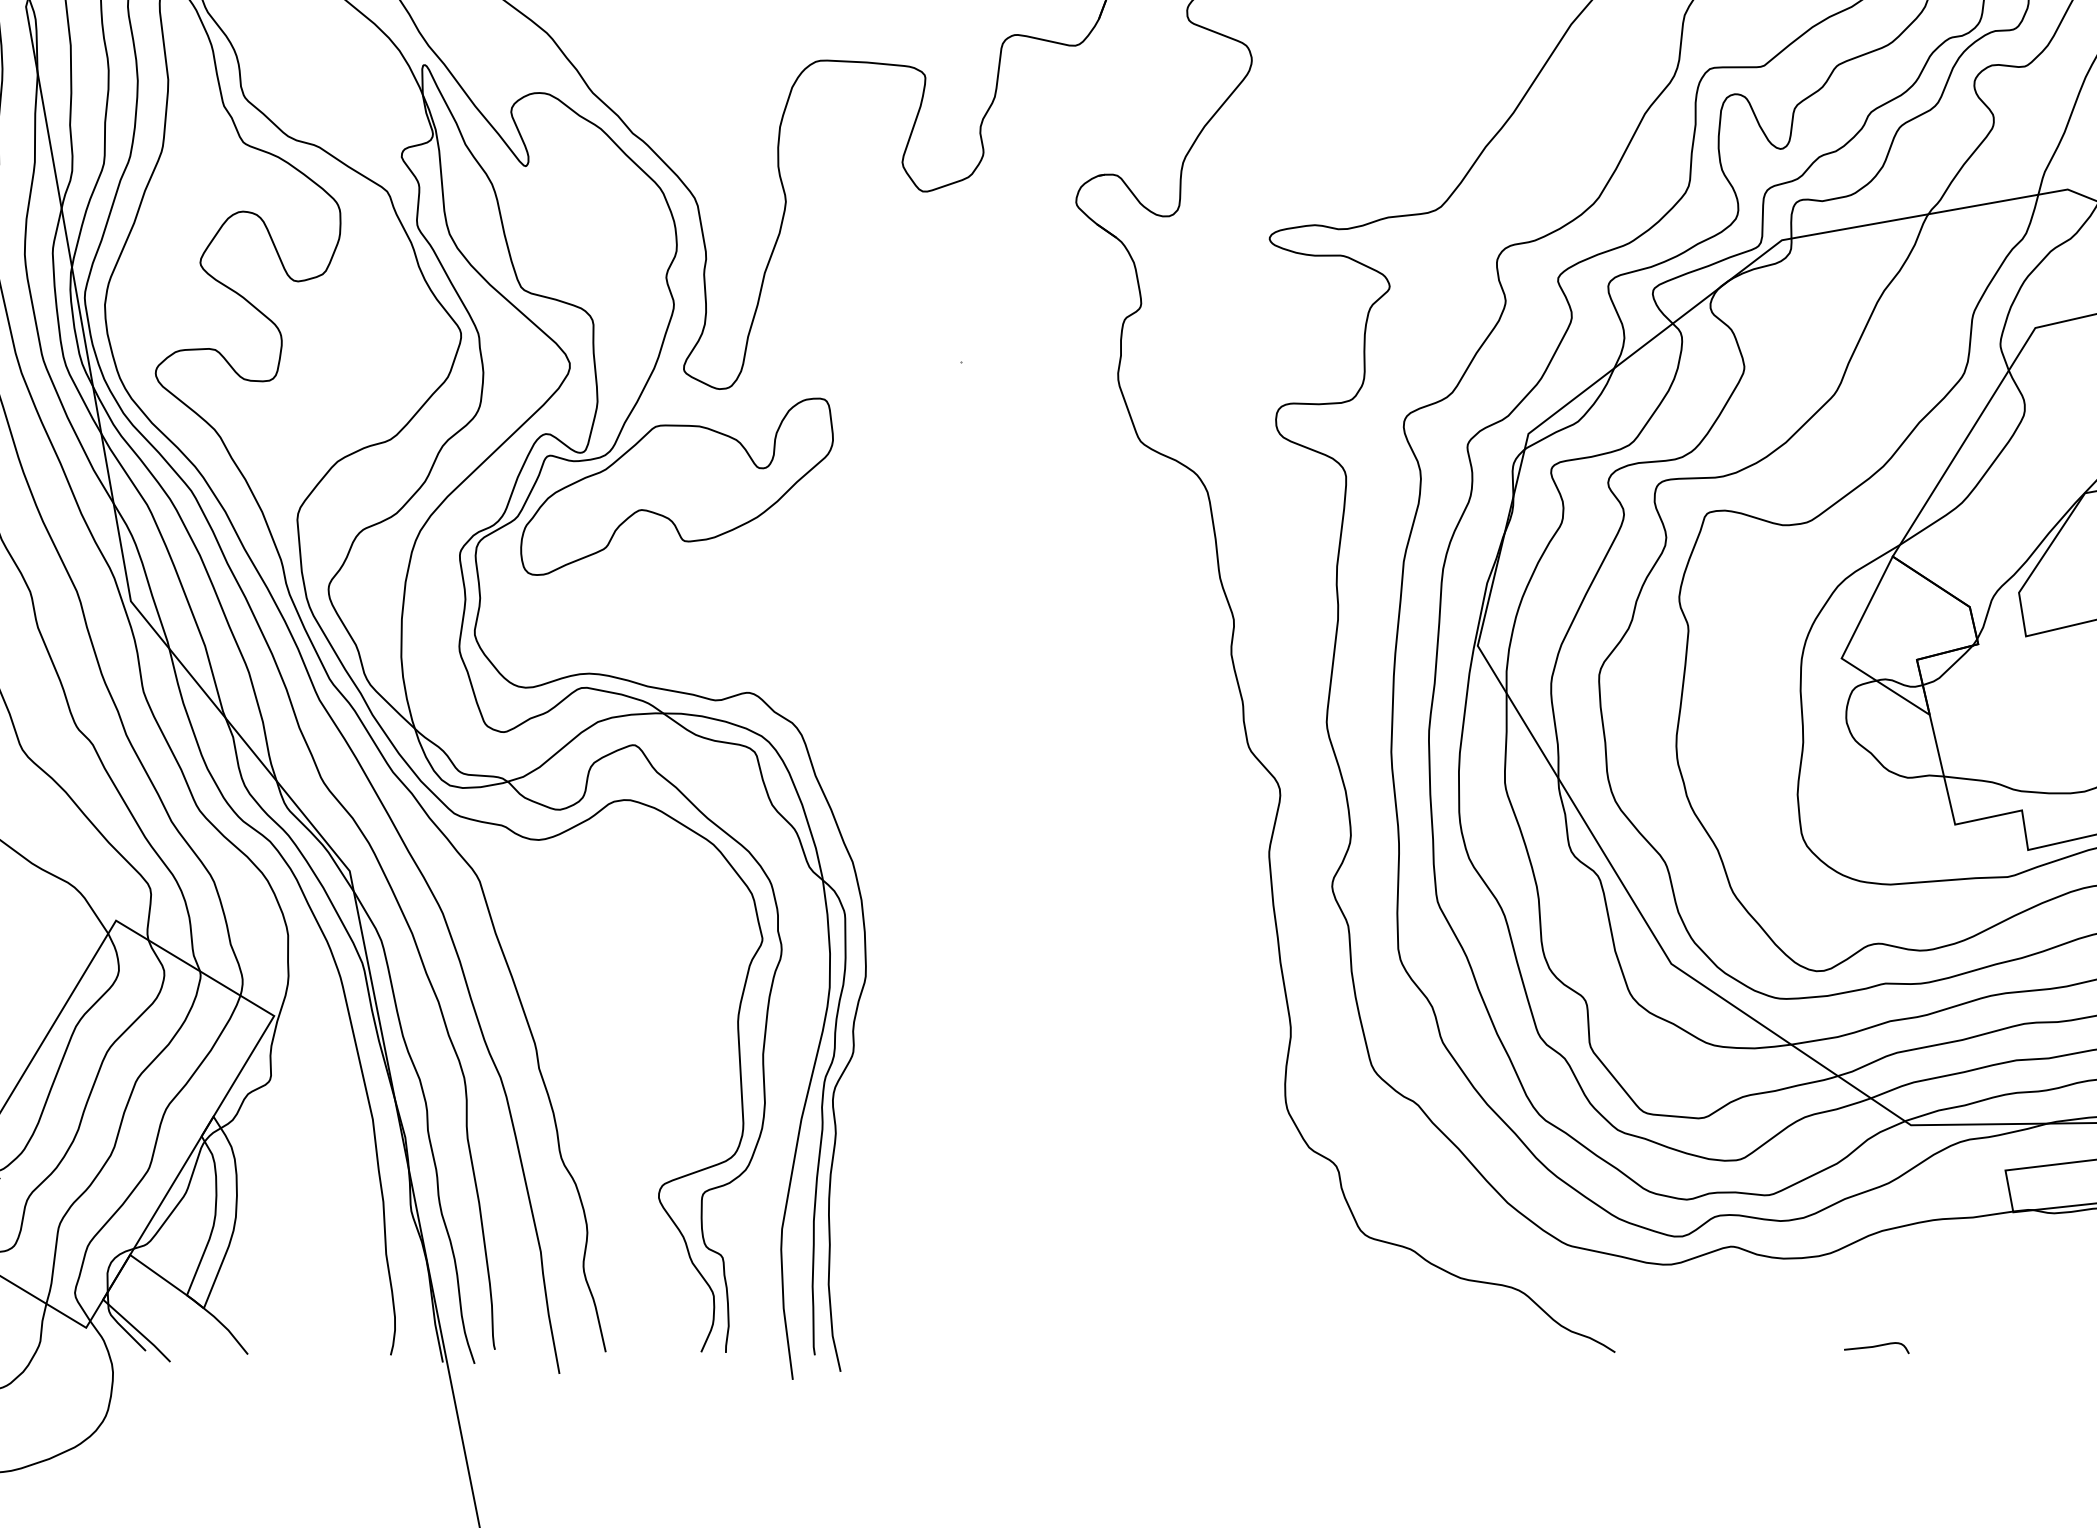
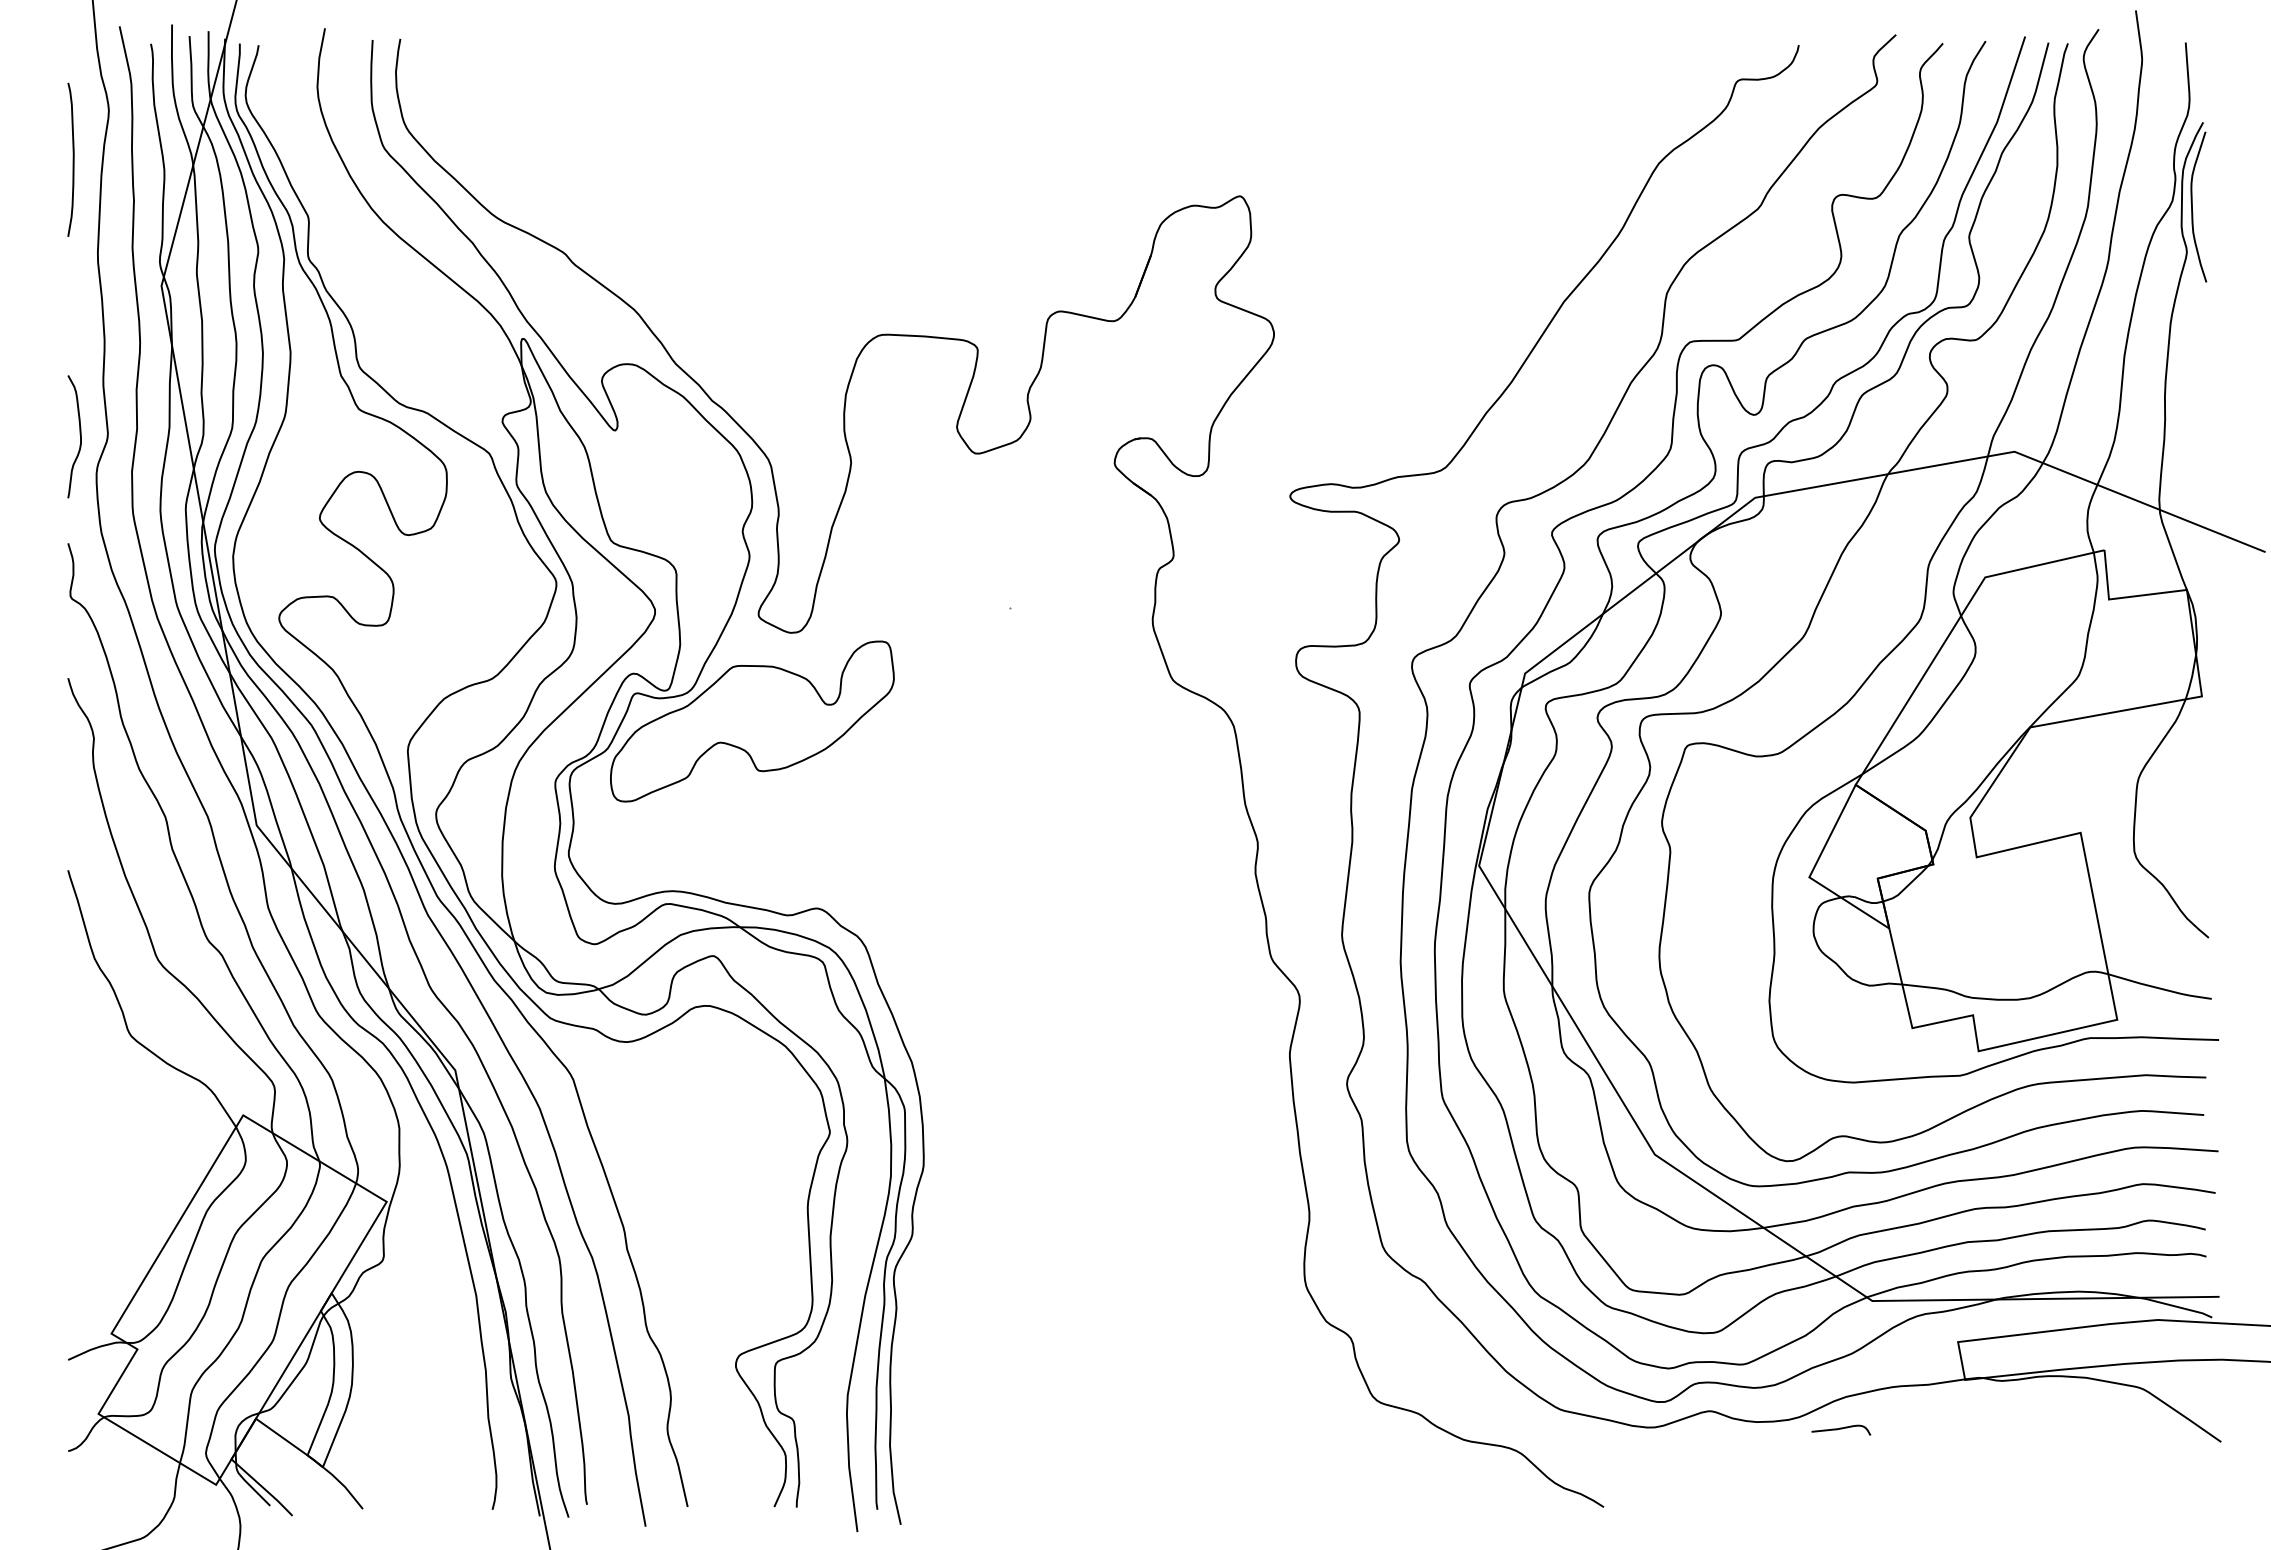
curve: (1877, 1347) -> (1841, 1429), moved

